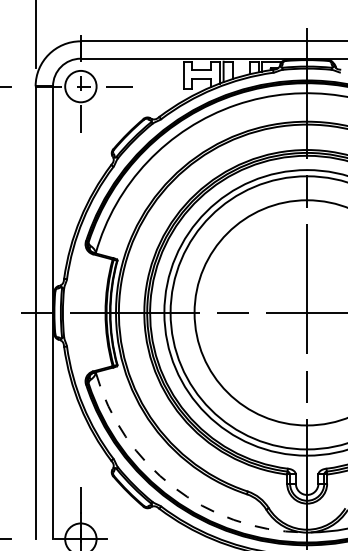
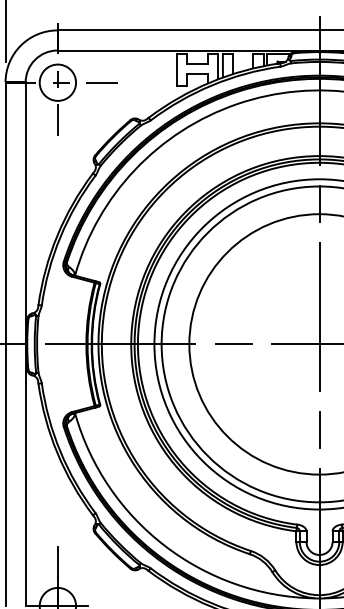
arc: (173, 486) -> (164, 545), dashed -> solid

